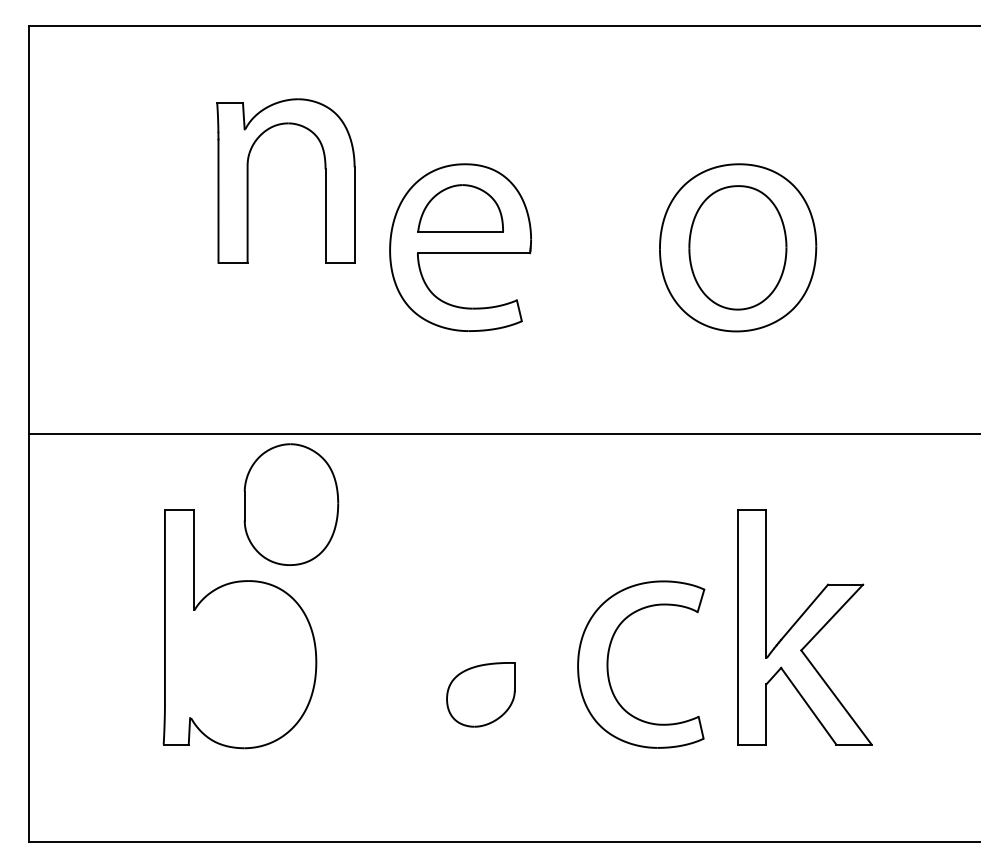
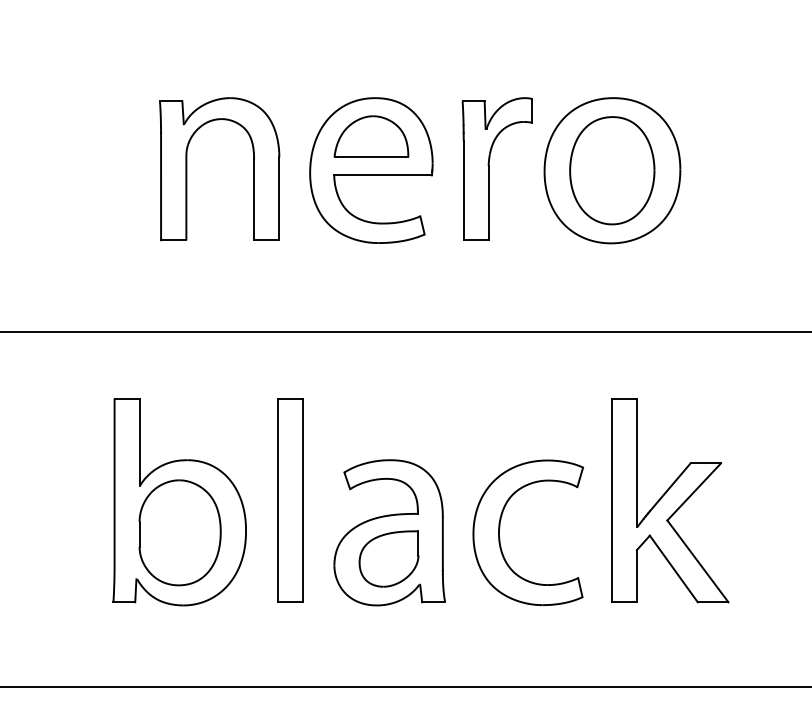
part: (248, 180) -> (187, 168), moved
part: (596, 245) -> (489, 168), added
part: (291, 504) -> (180, 532), moved
part: (367, 627) -> (290, 500), added
part: (481, 664) -> (389, 532), added

